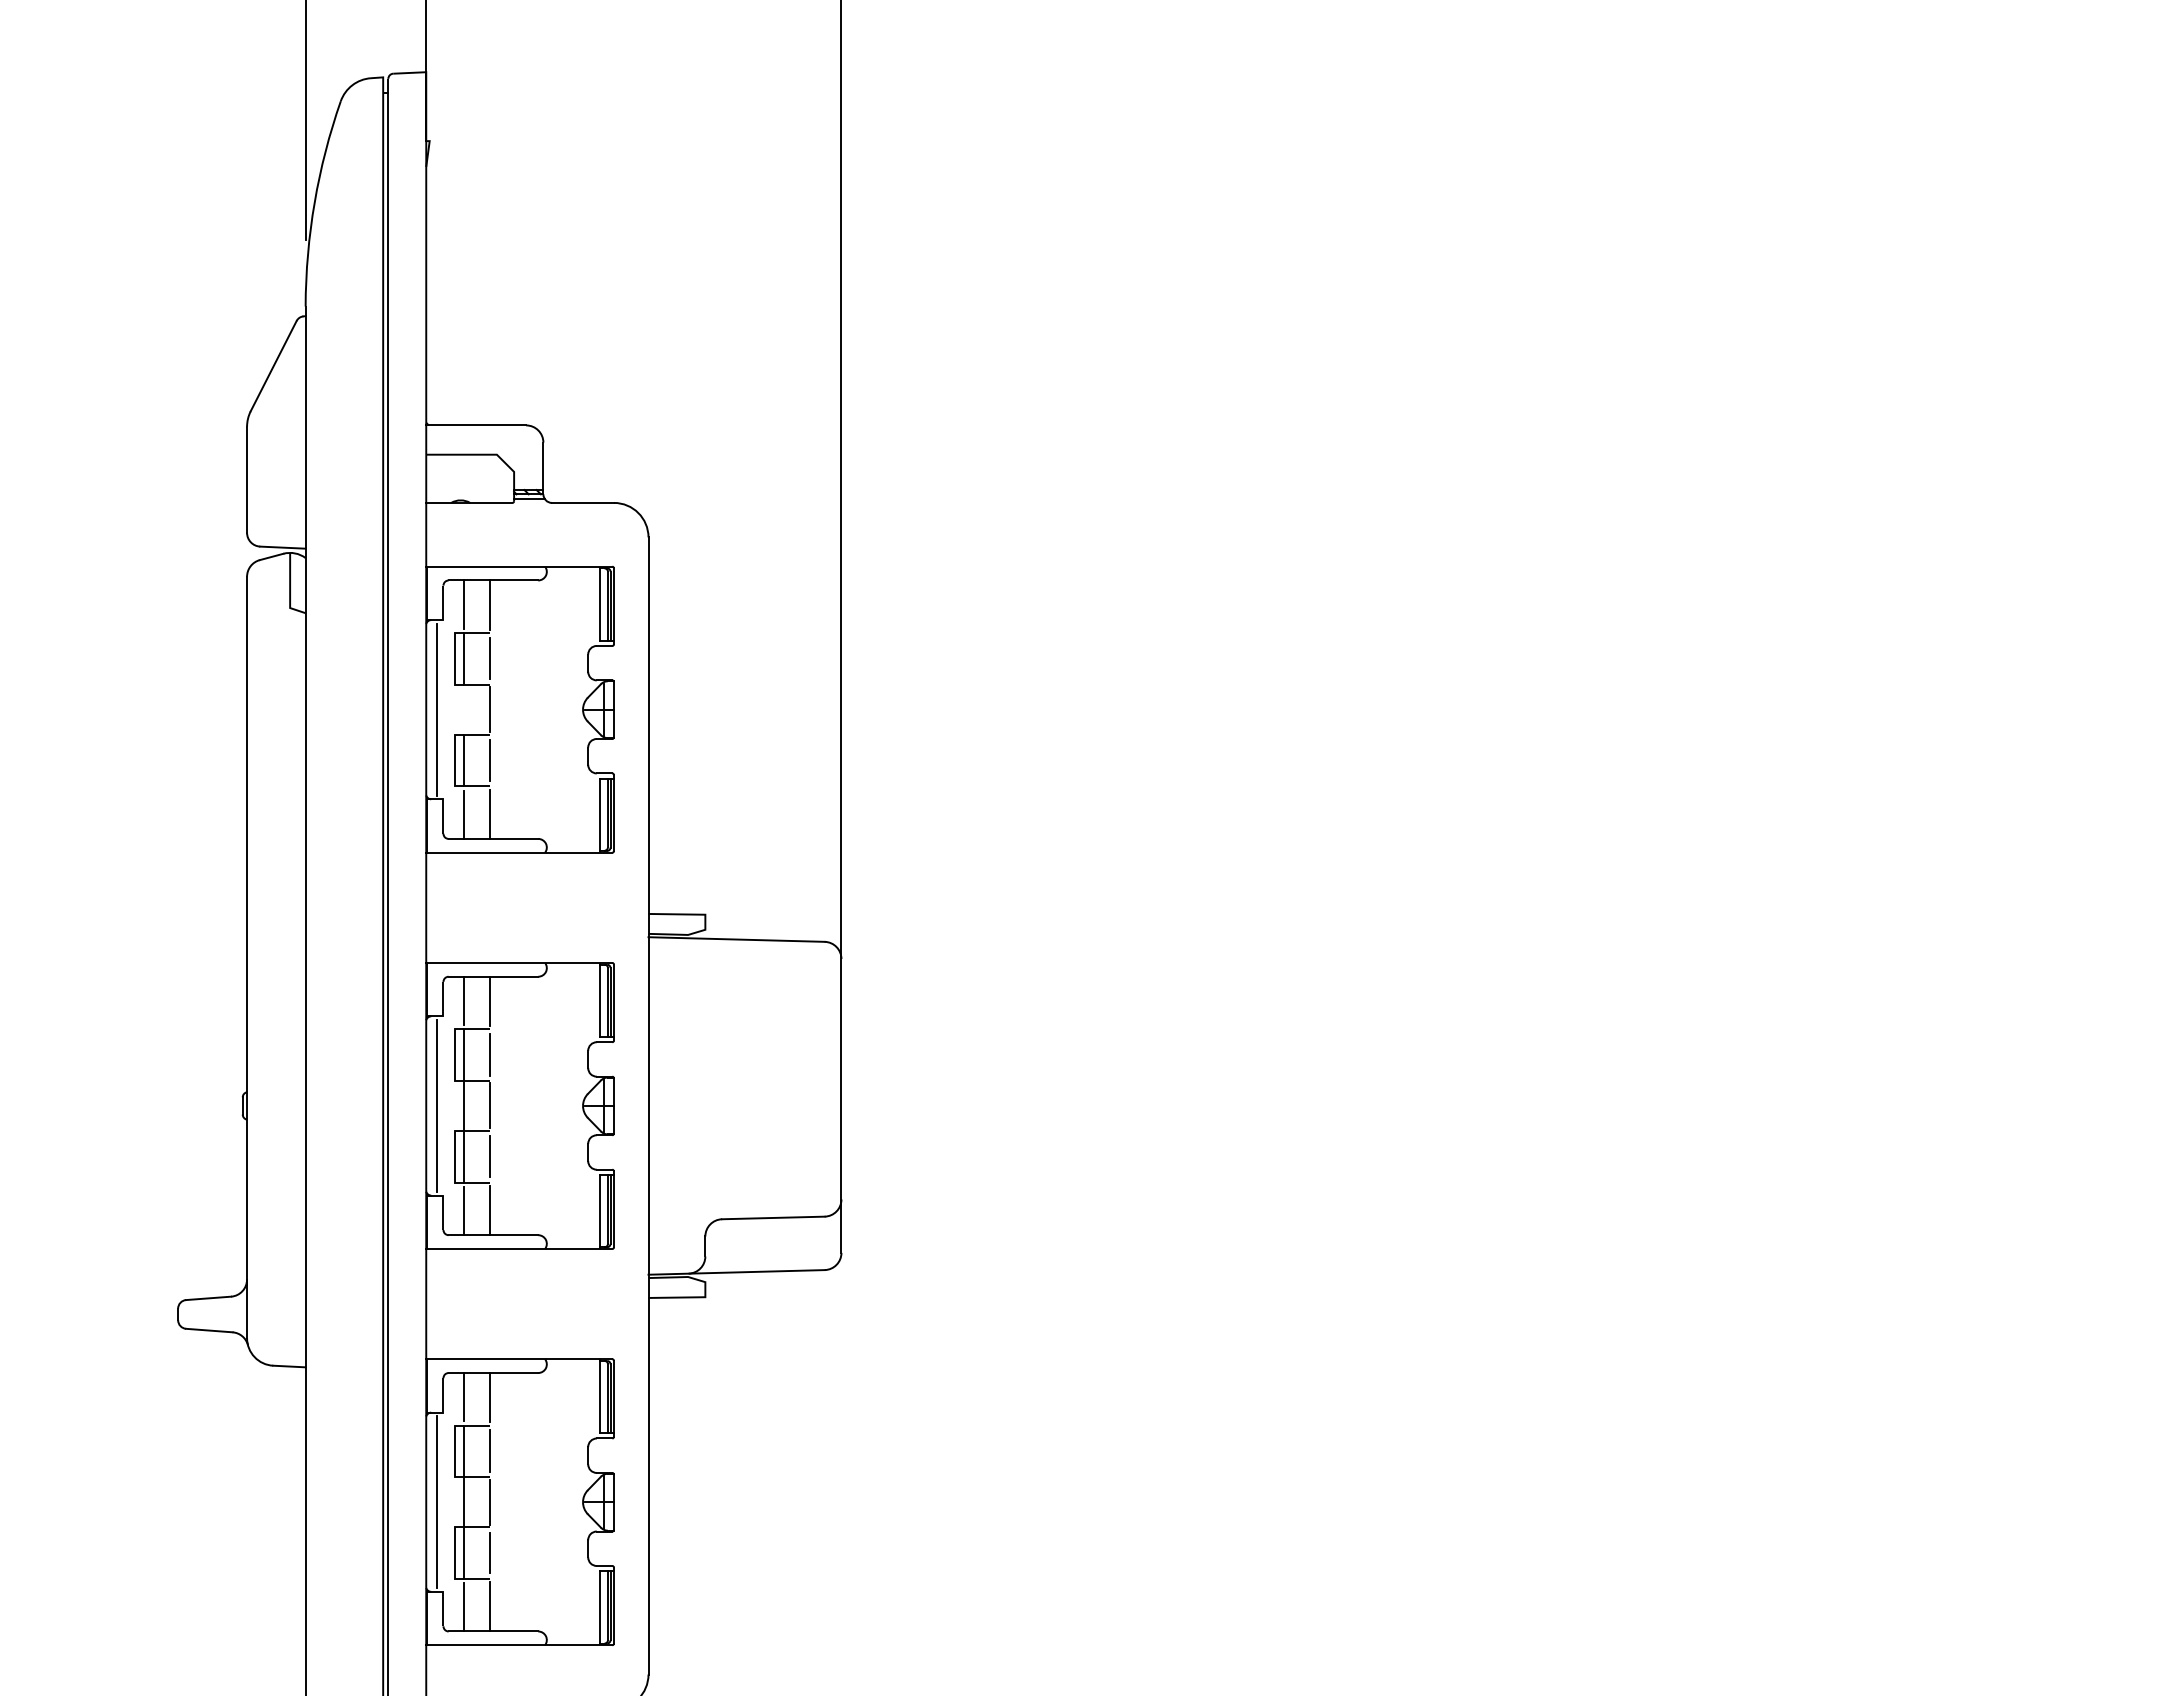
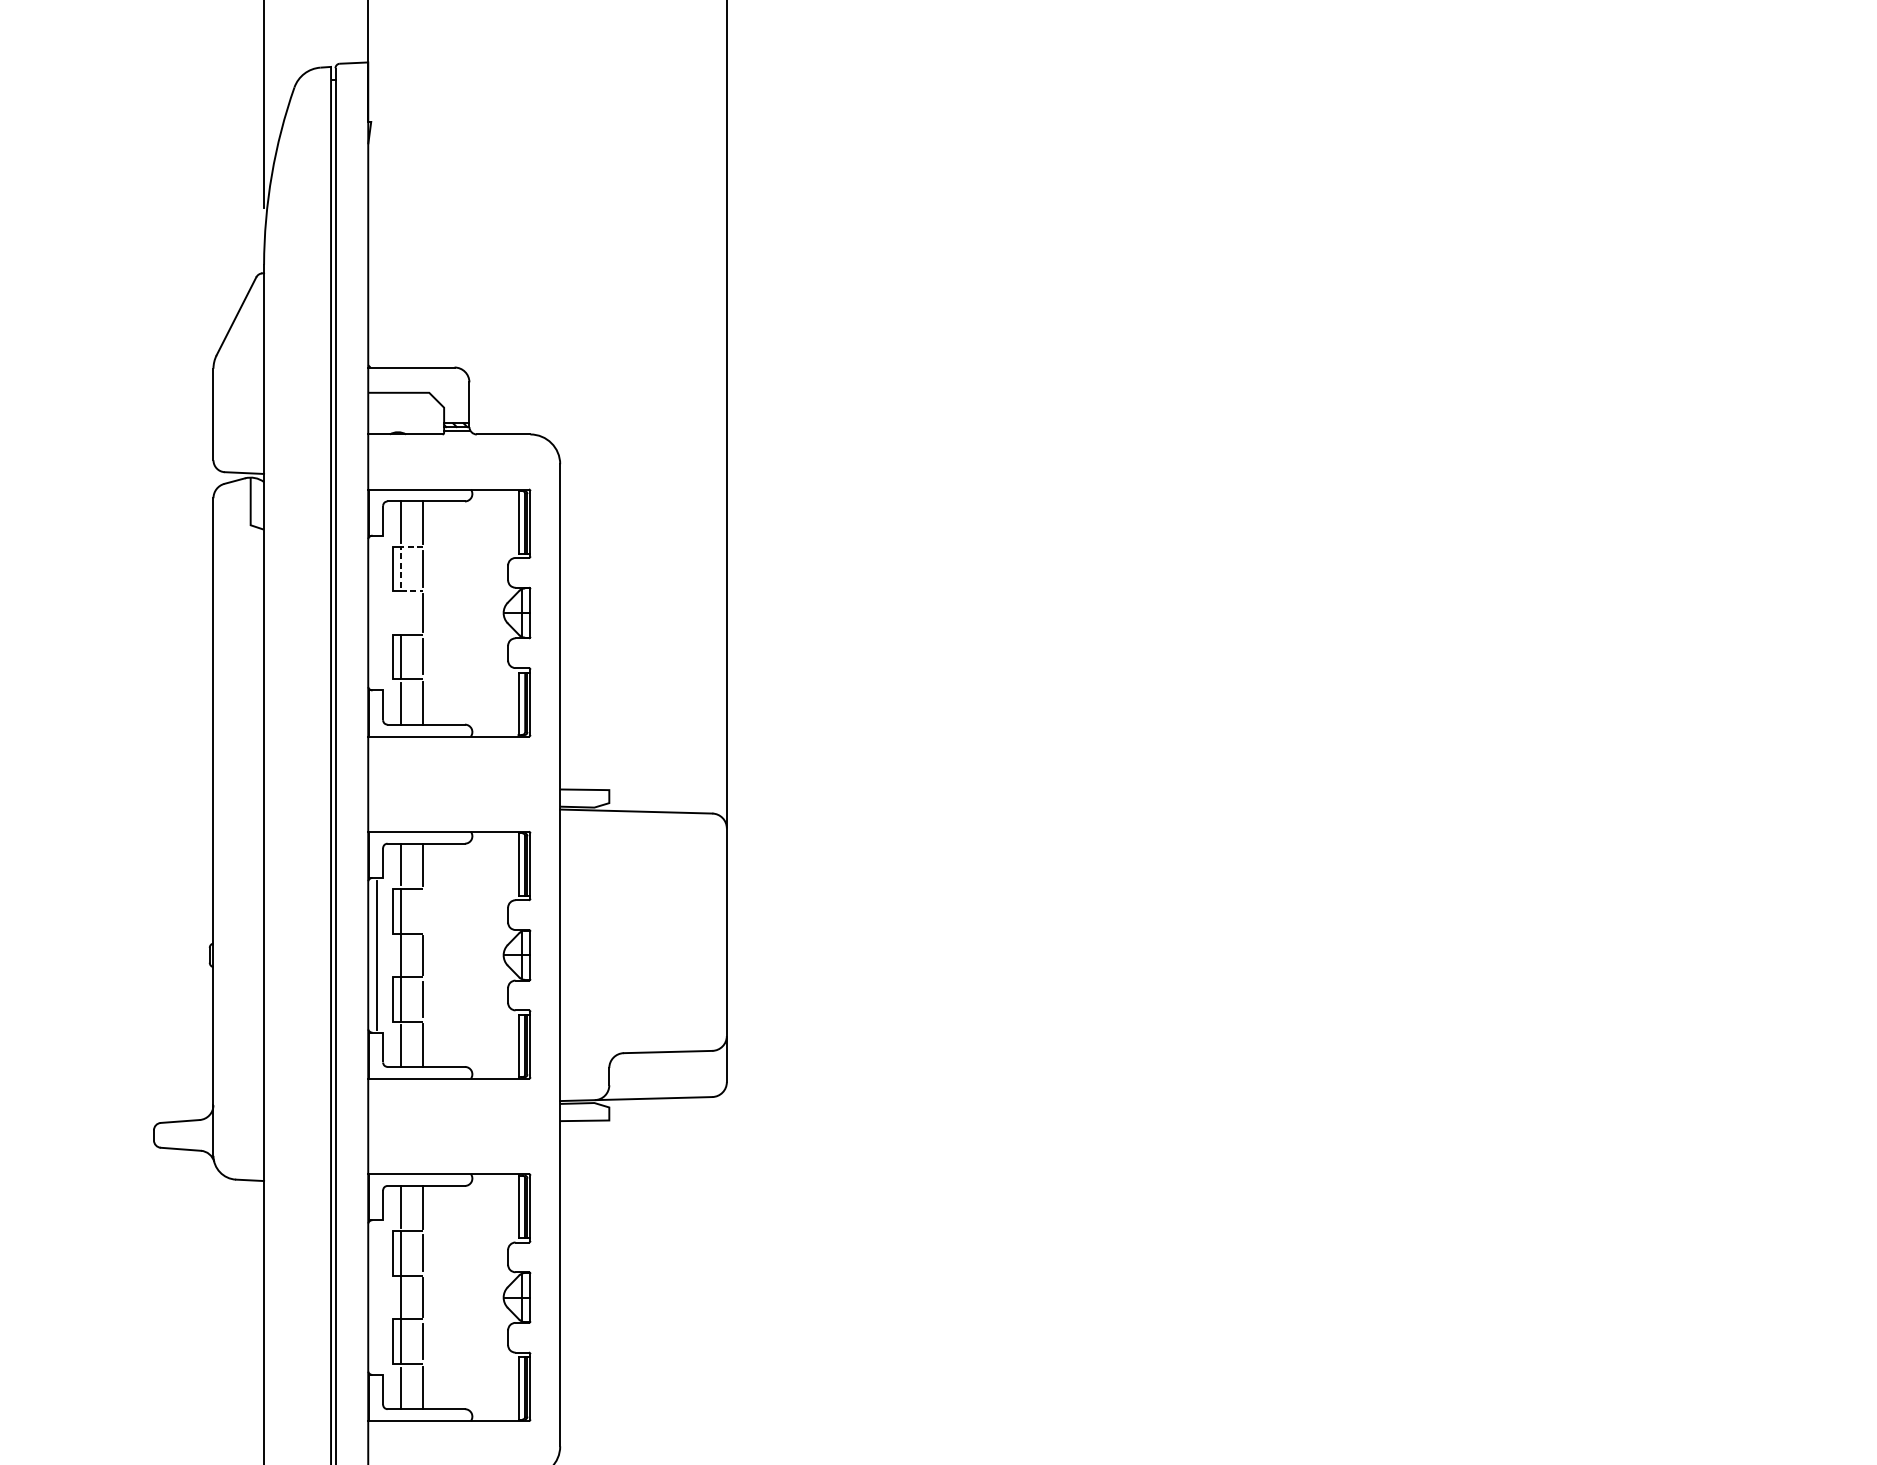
line: (464, 658) -> (401, 568), solid -> dashed
line: (436, 709) -> (377, 612), removed
line: (490, 1054) -> (423, 910), removed
line: (436, 1502) -> (377, 1297), removed

